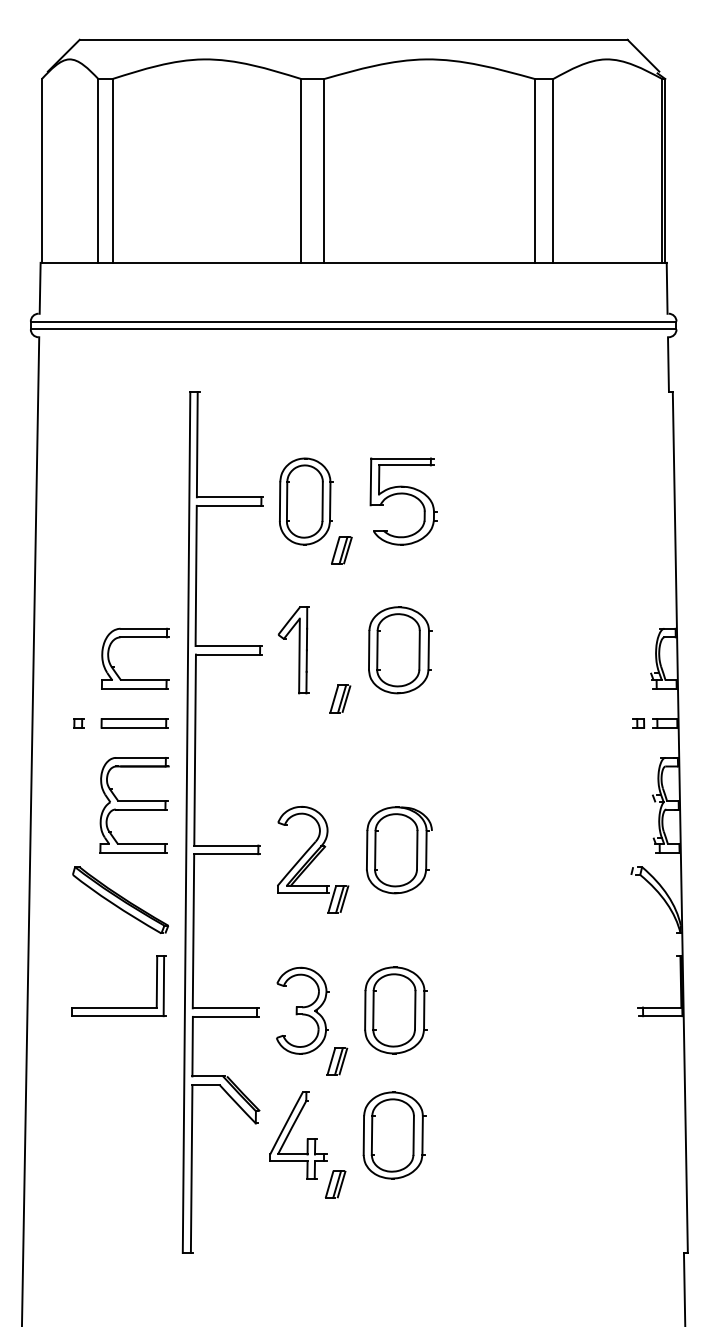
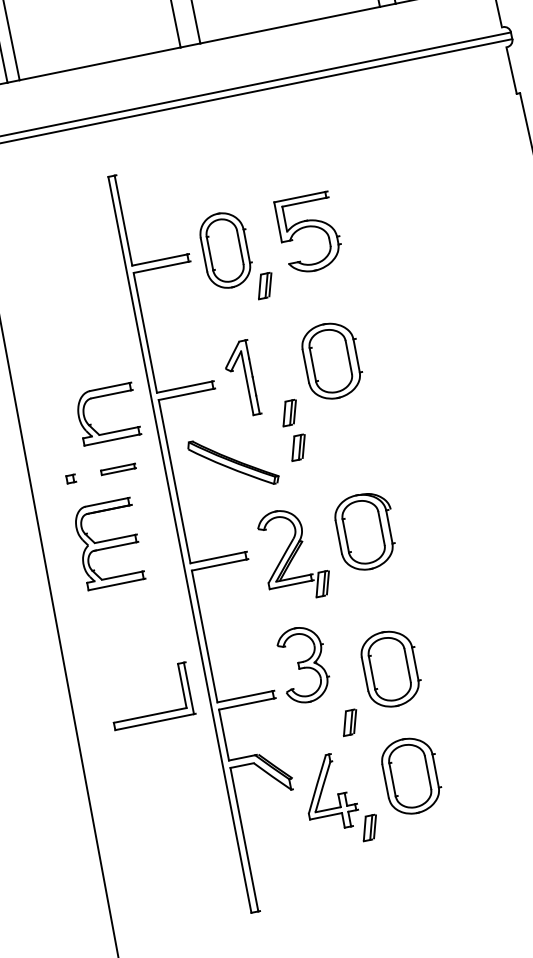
part: (134, 723) -> (118, 469), size x0.6
part: (342, 739) -> (298, 447), added
part: (134, 805) -> (109, 544), moved
part: (120, 899) -> (233, 462), moved
part: (302, 1010) -> (303, 664), moved

